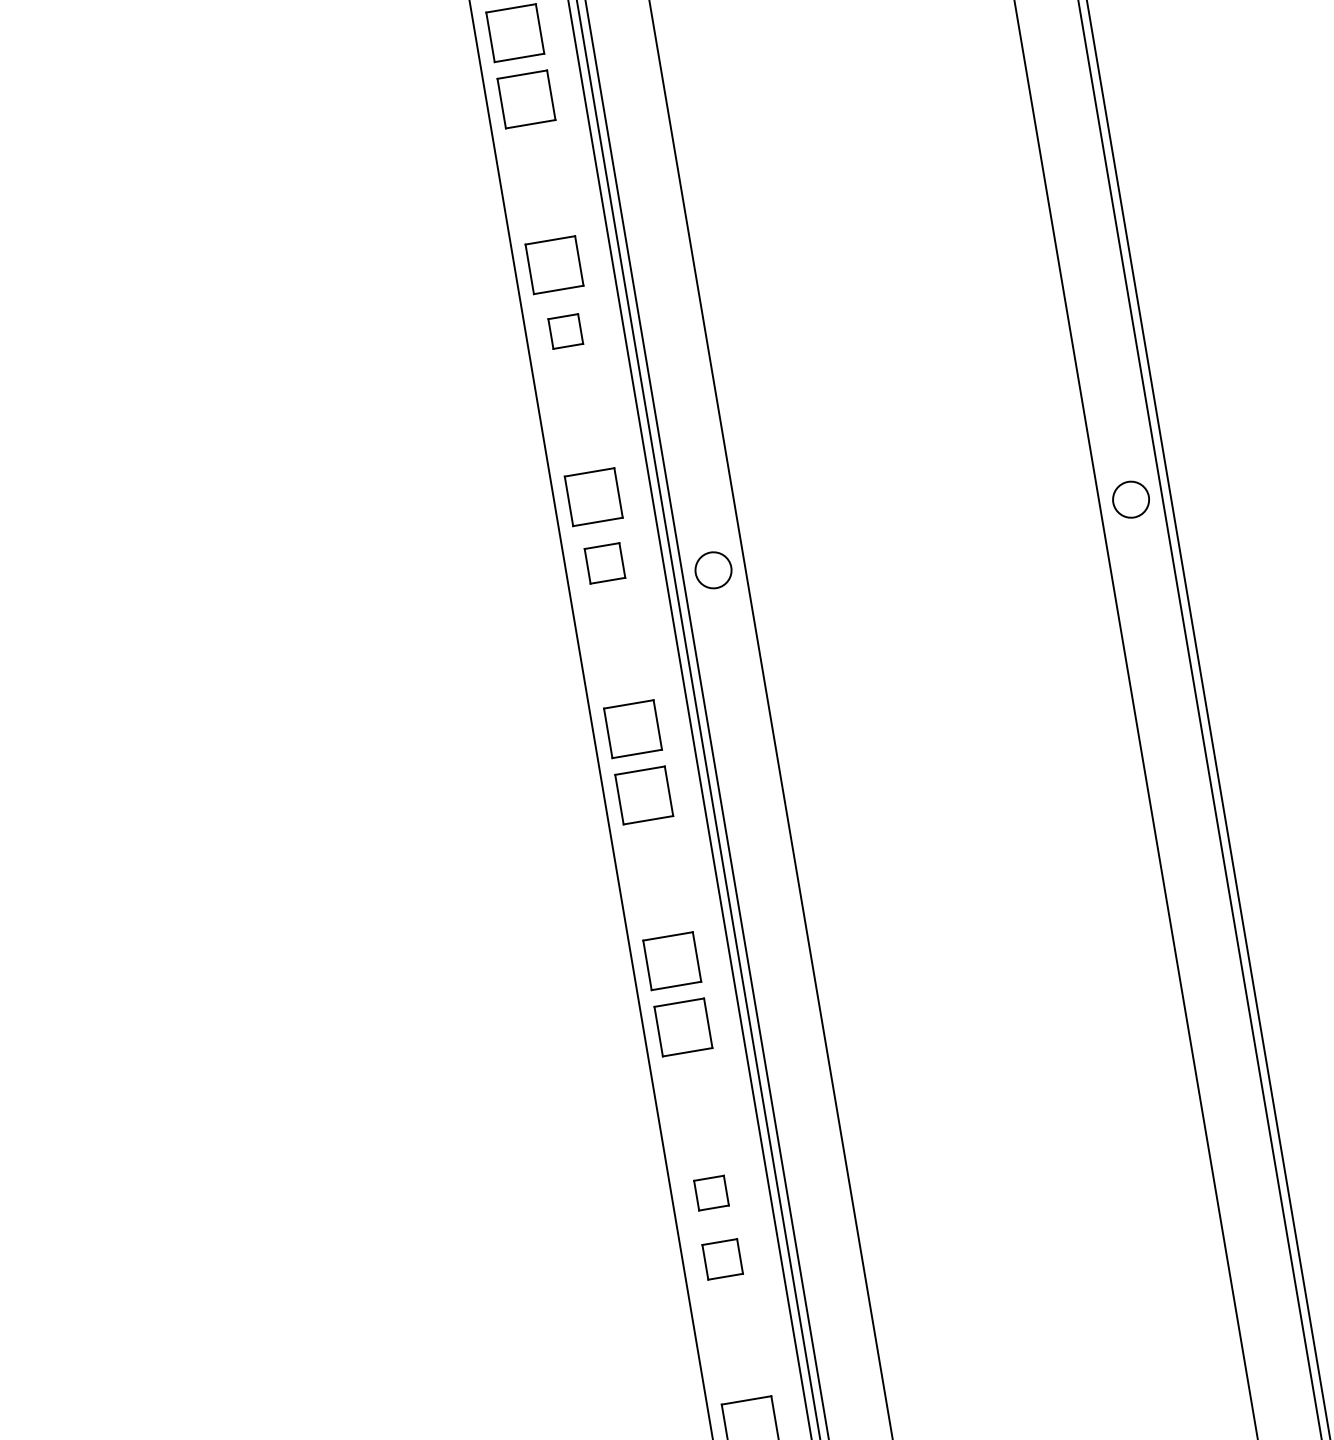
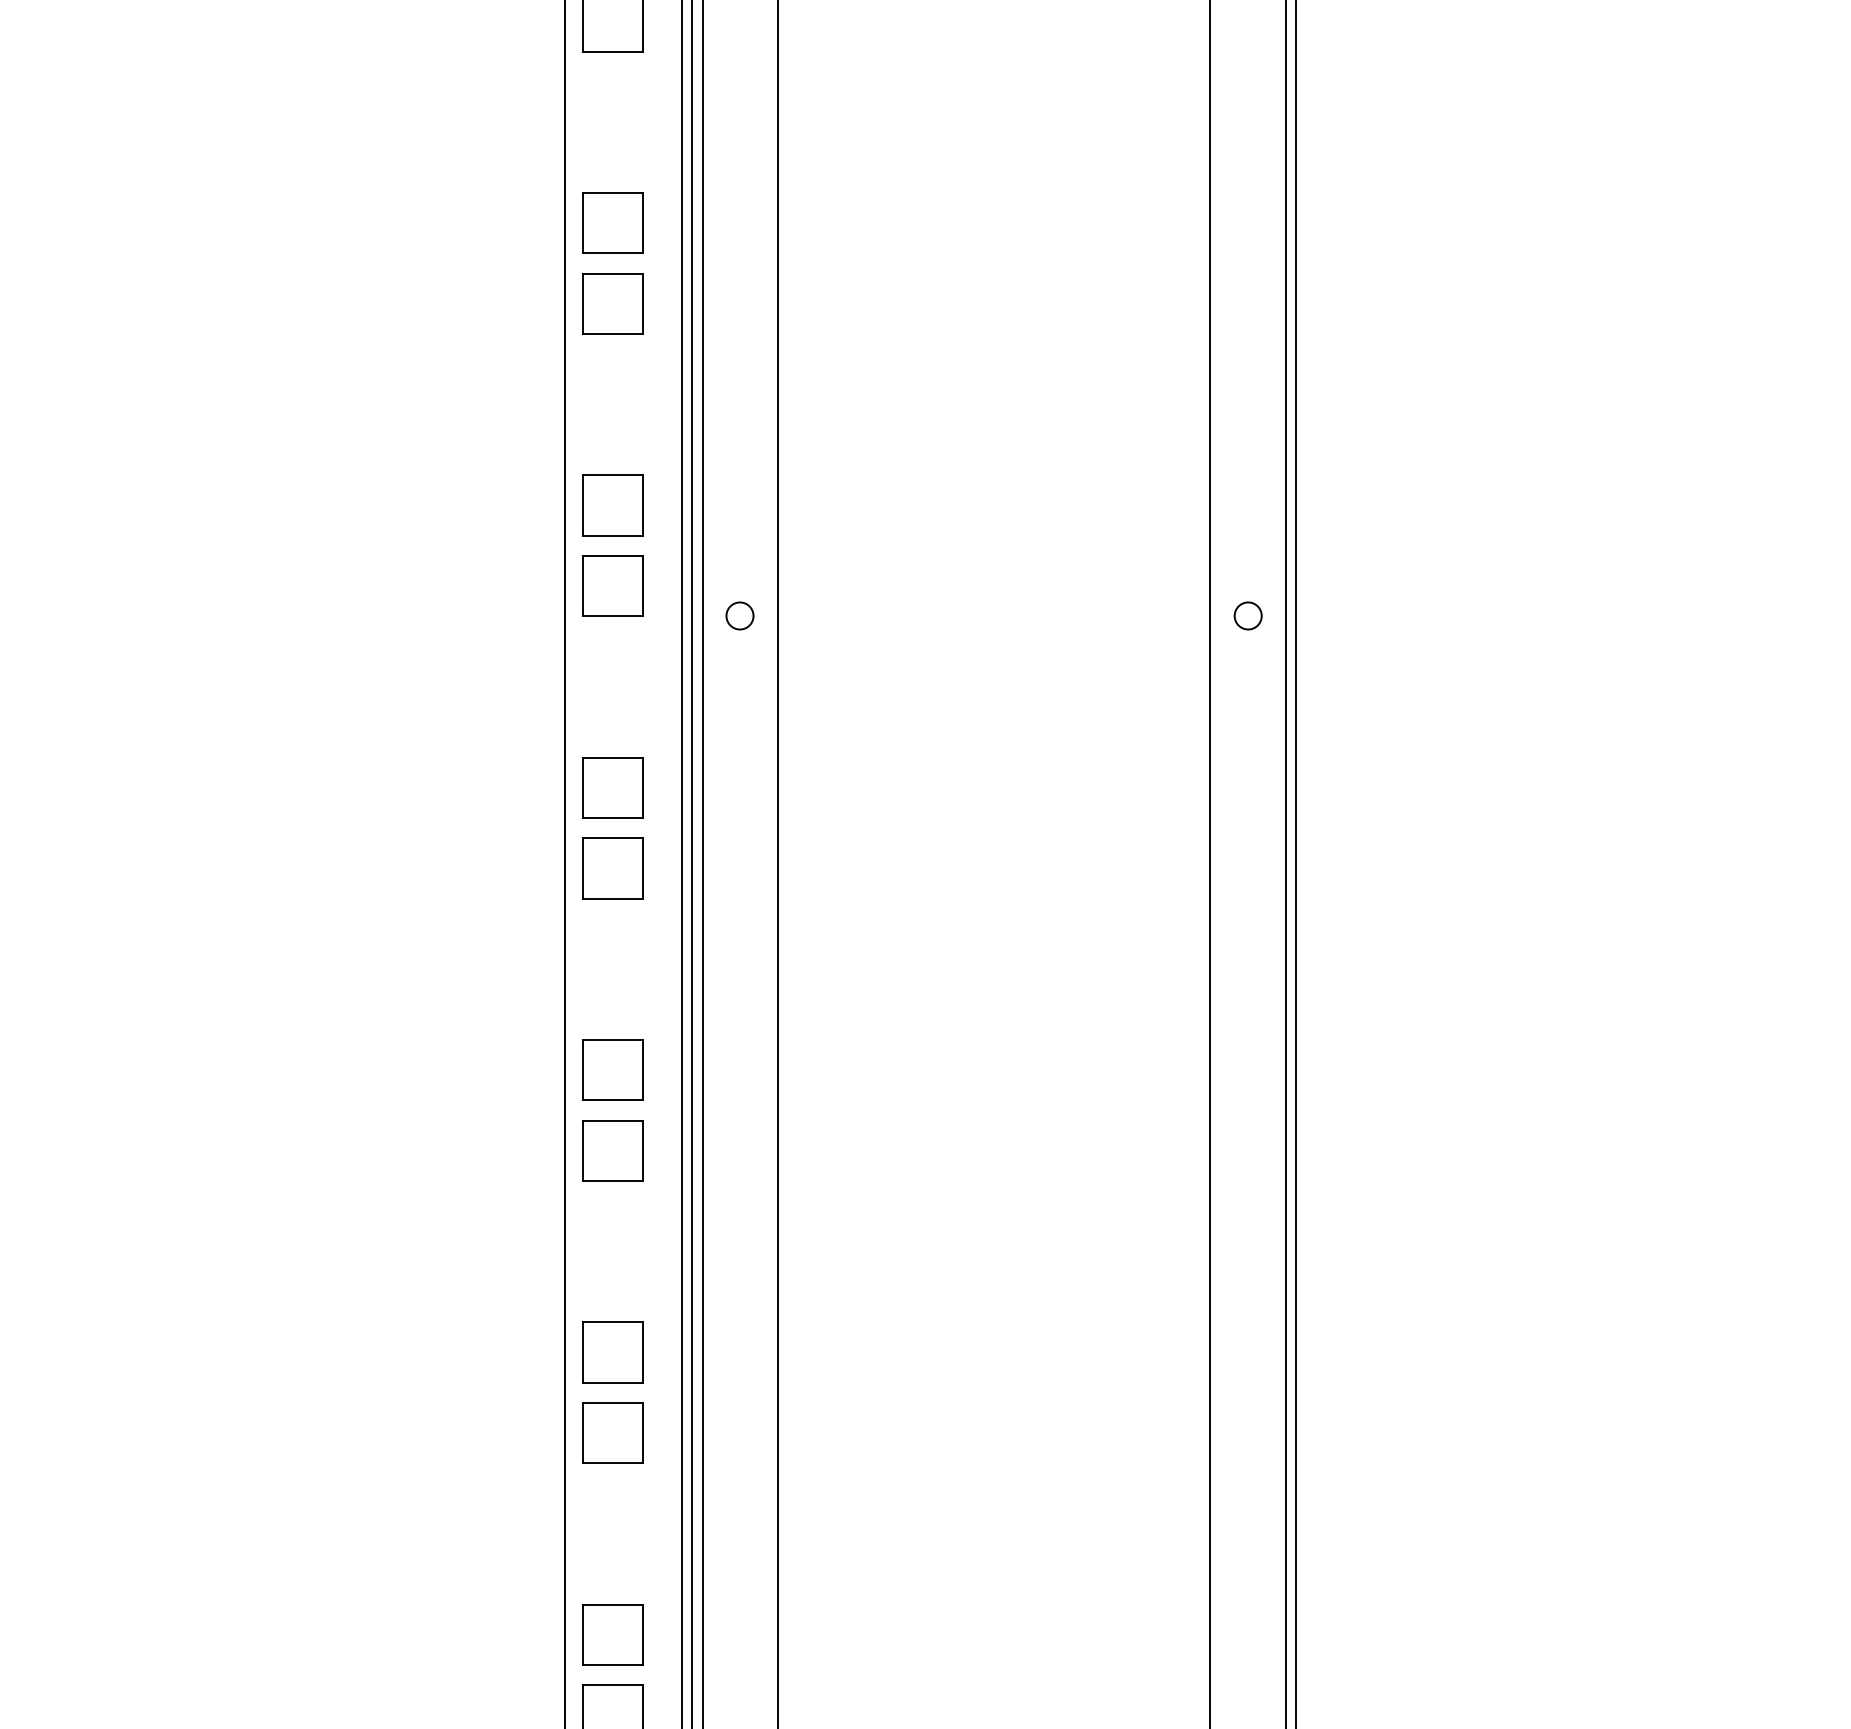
part: (565, 331) -> (612, 303), size x1.67
circle: (1130, 499) -> (1247, 615), size x0.62
part: (604, 563) -> (612, 585), size x1.43
circle: (713, 570) -> (739, 615), size x0.62
part: (711, 1193) -> (612, 1352), size x1.67
part: (722, 1258) -> (612, 1432), size x1.43

